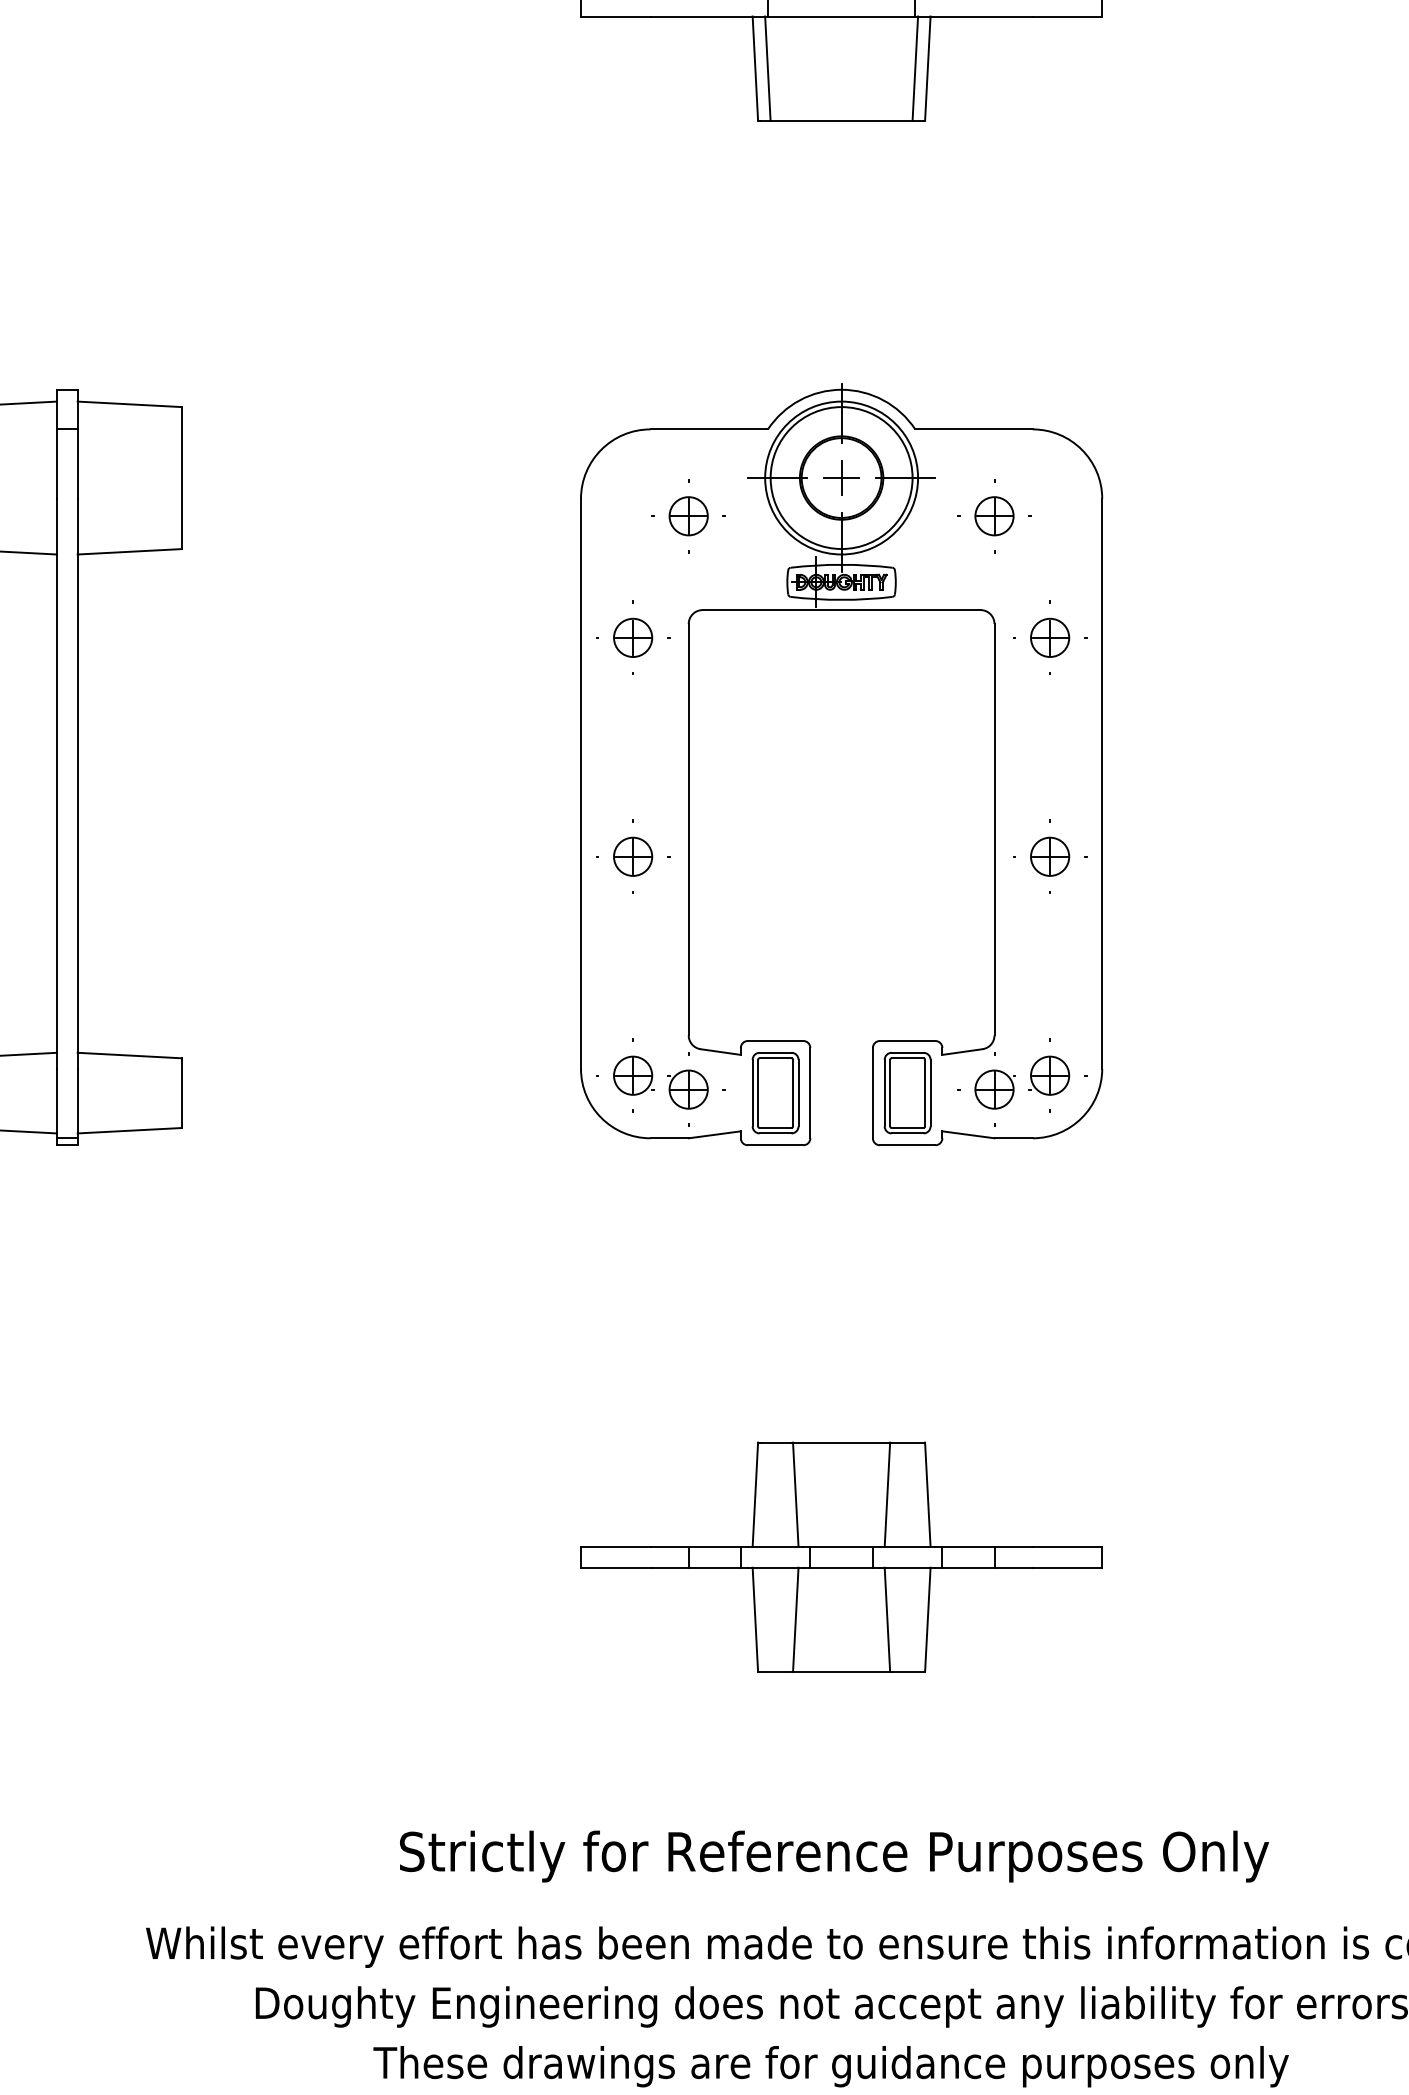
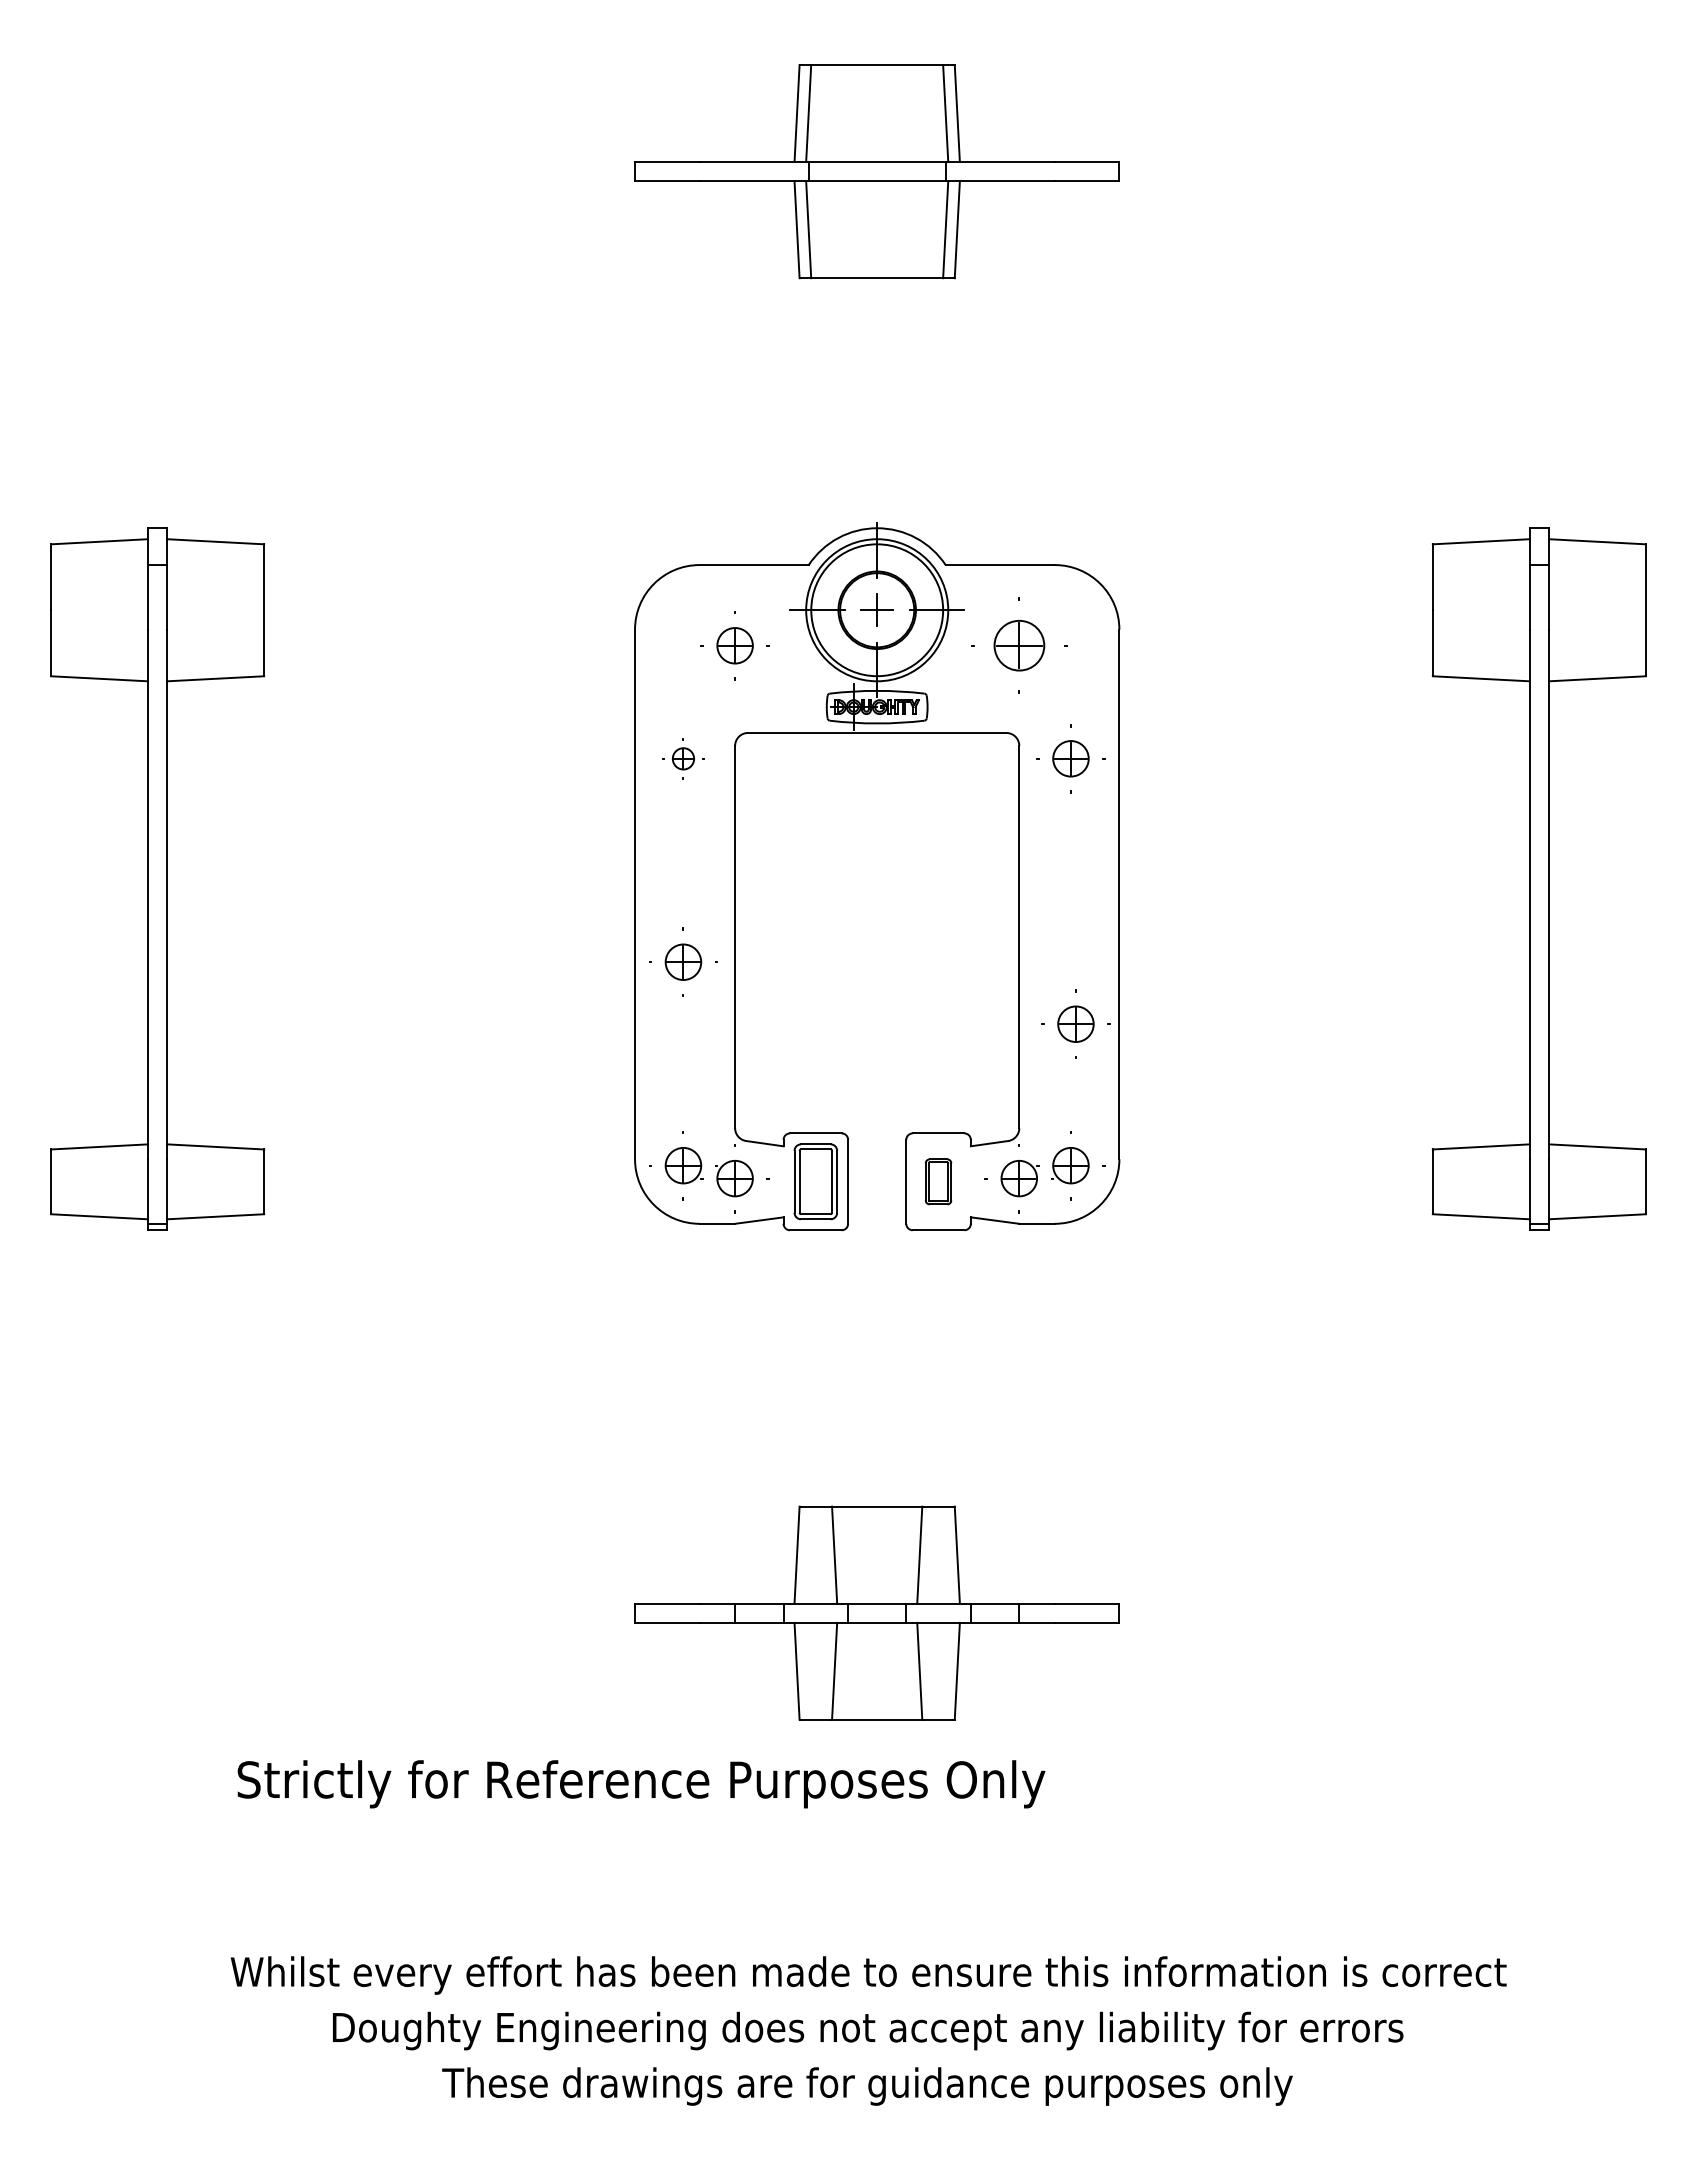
part: (993, 515) -> (1018, 645), size x1.4
part: (633, 637) -> (683, 758), size x0.6
part: (1049, 856) -> (1075, 1023), moved
part: (907, 1092) -> (938, 1181), size x0.6
text: (834, 1856) -> (641, 1784), moved

